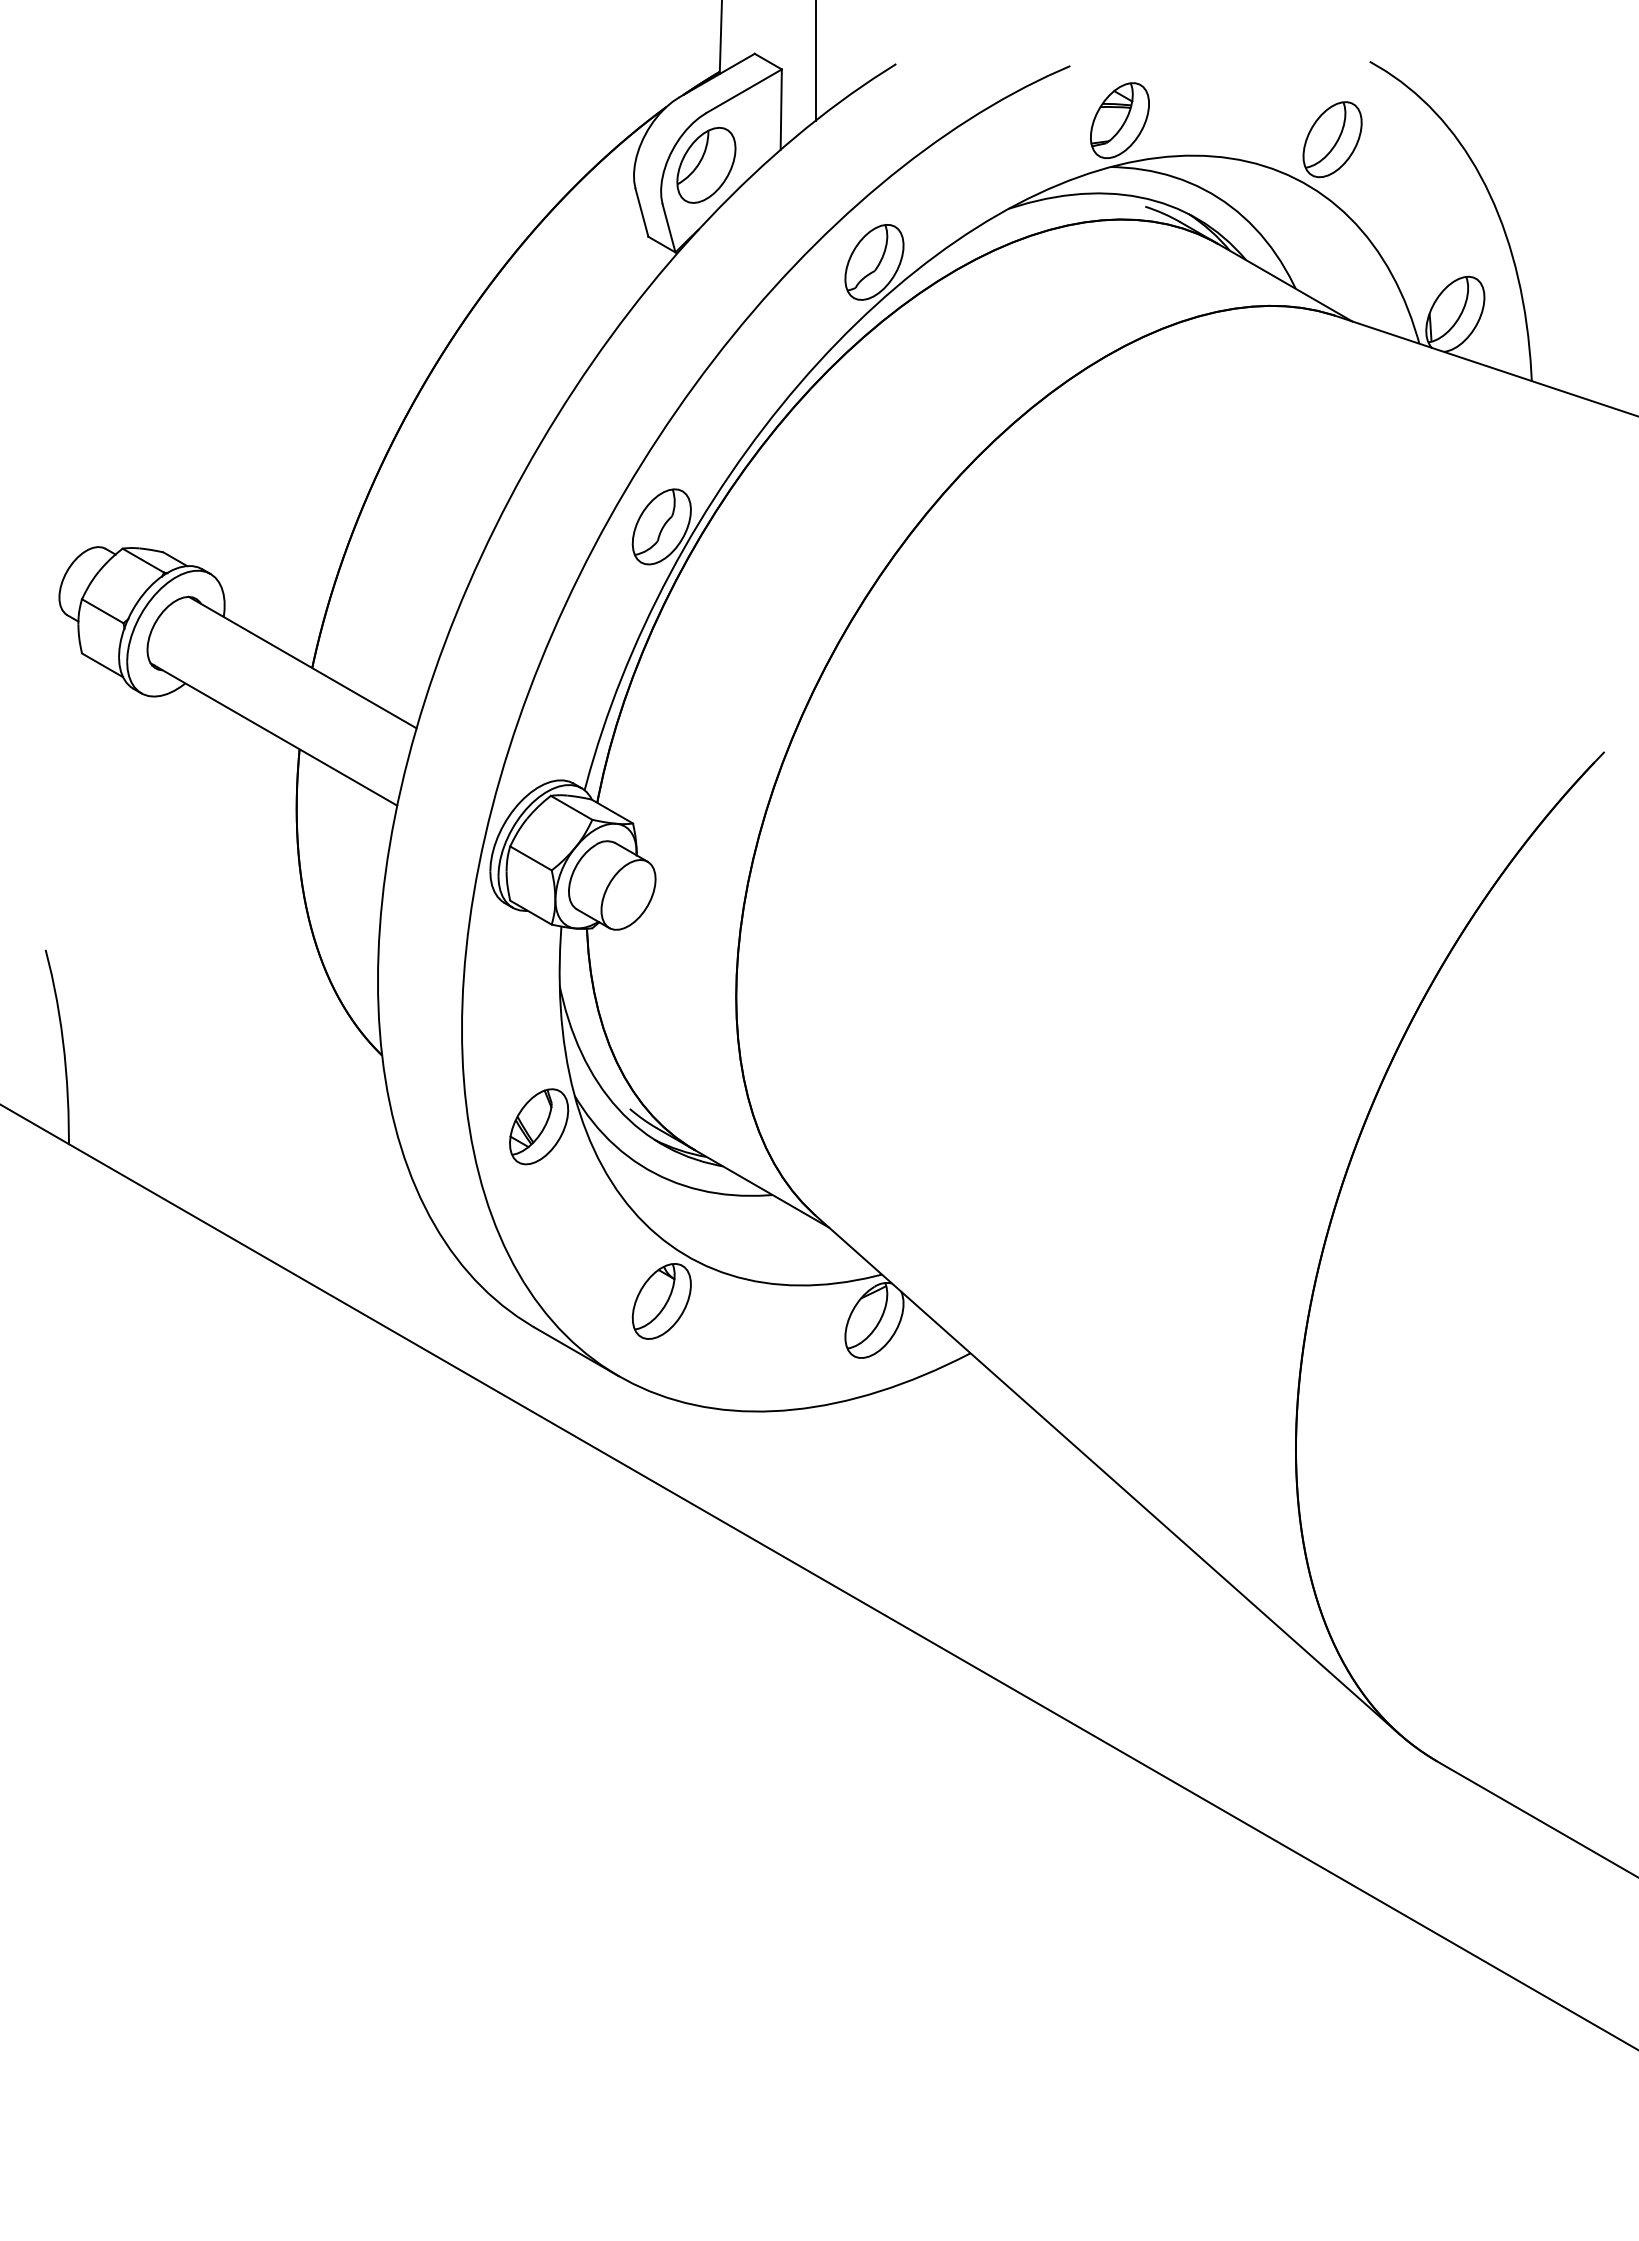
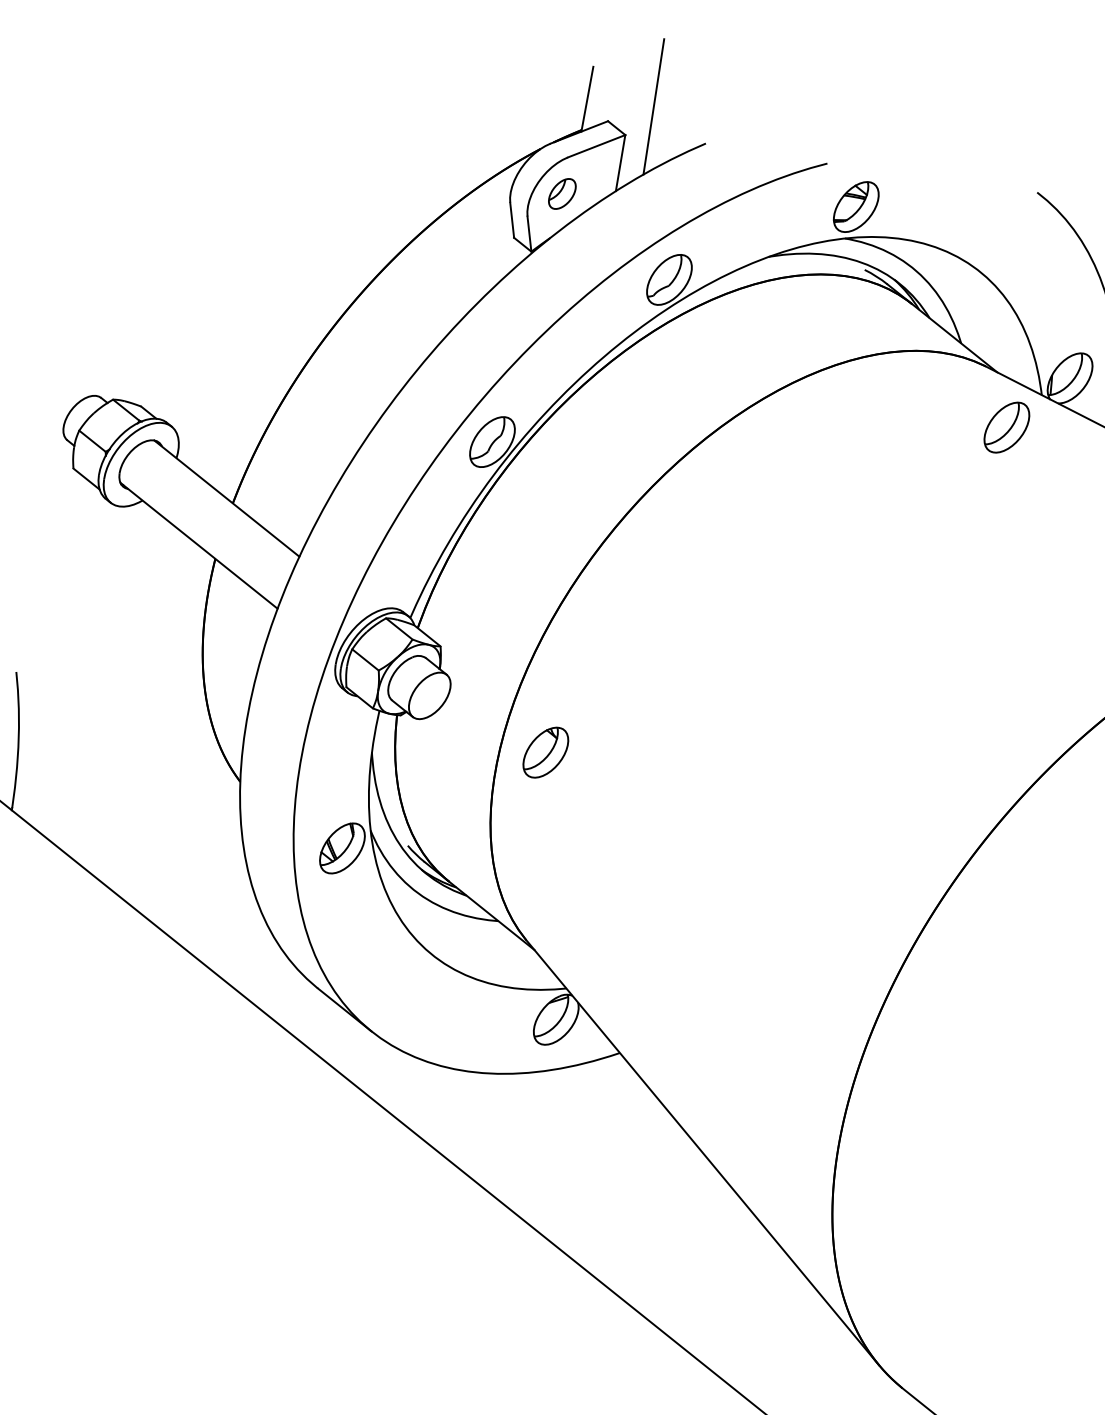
part: (1332, 139) -> (1006, 427), moved
part: (706, 164) -> (562, 193), size x0.6
part: (661, 1301) -> (545, 752), moved

